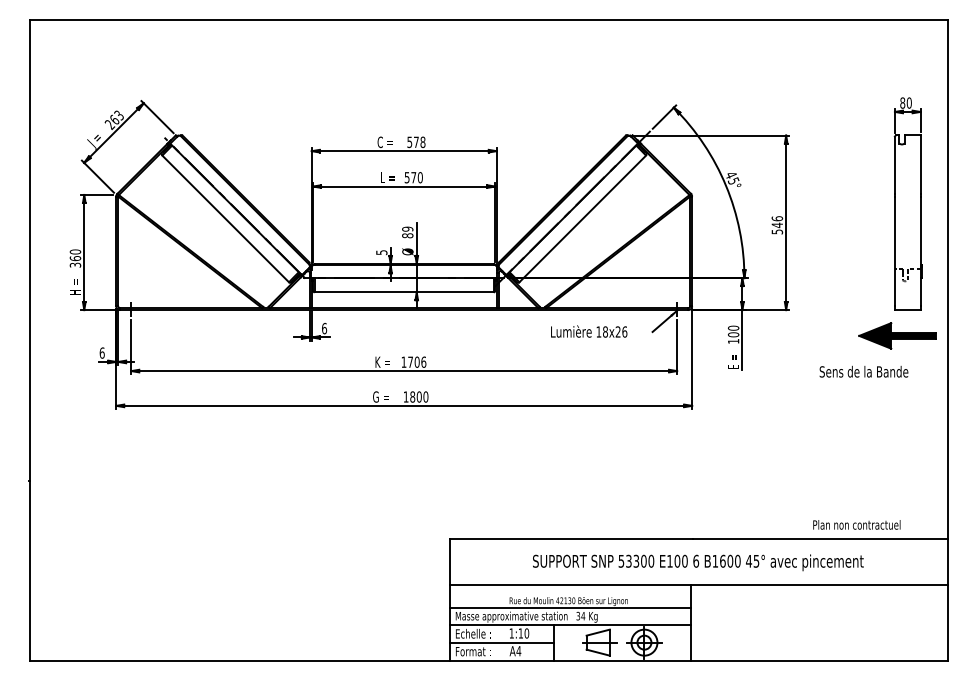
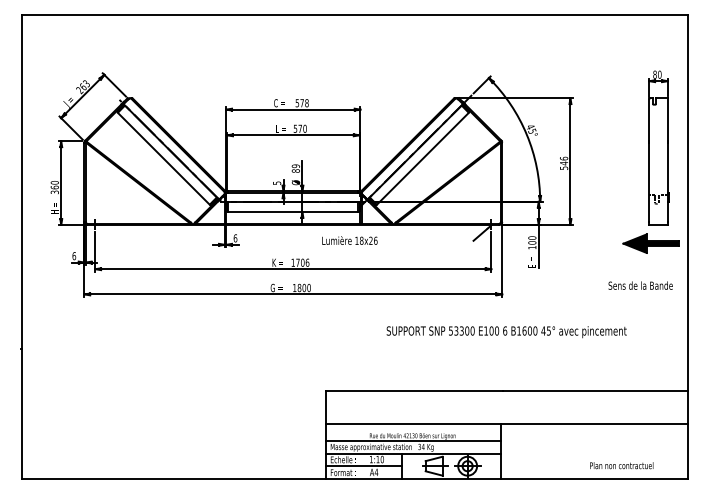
text: (589, 331) -> (350, 240), moved
text: (863, 371) -> (640, 285), moved
text: (856, 524) -> (621, 465), moved
text: (698, 562) -> (506, 331), moved

